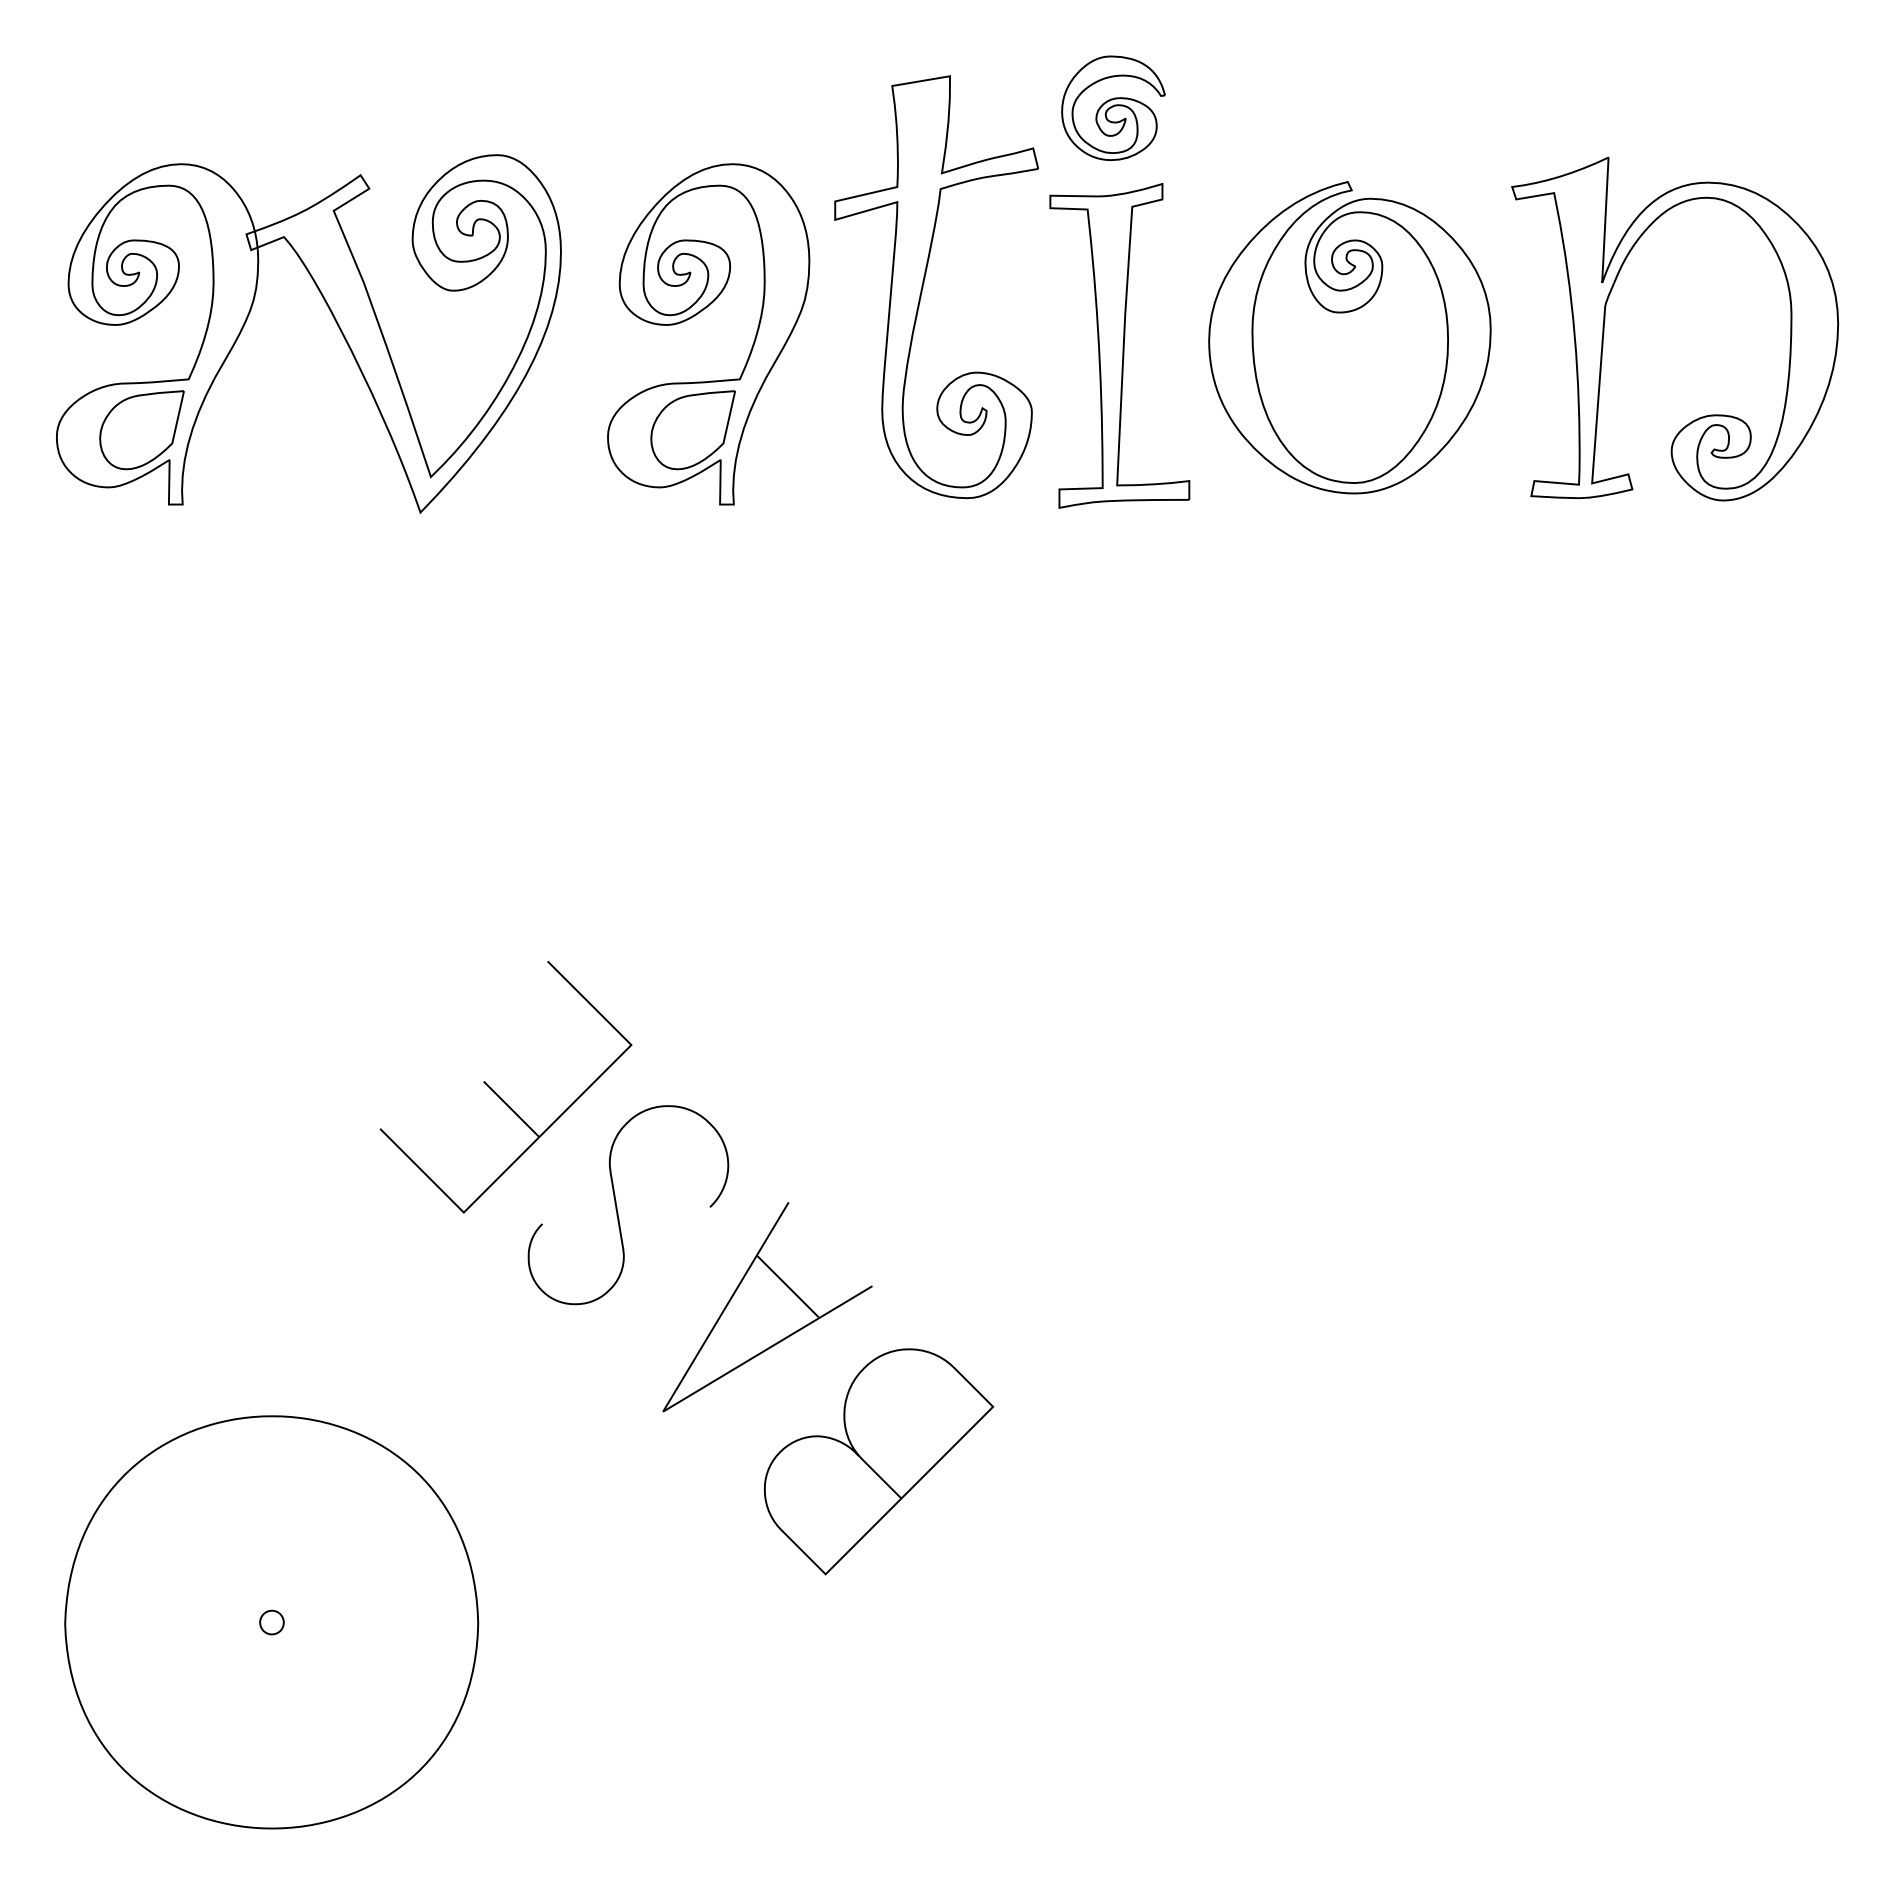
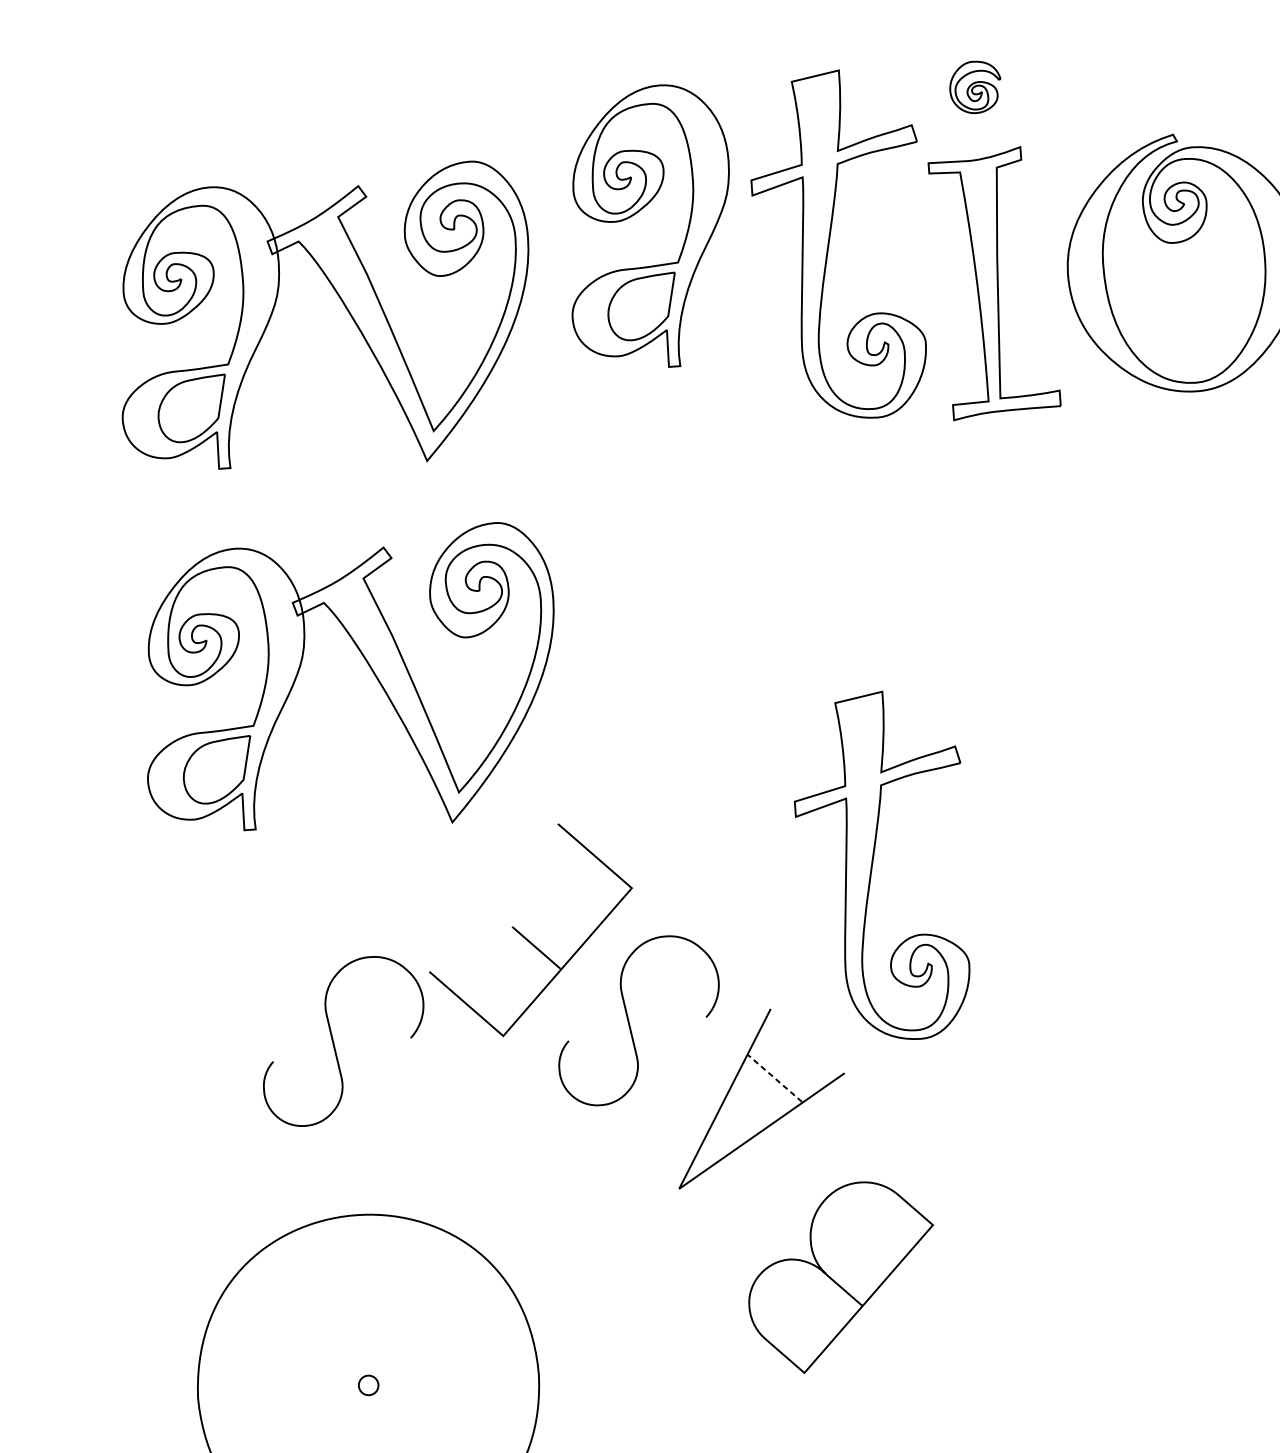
part: (1113, 107) -> (975, 86), size x0.6
part: (696, 315) -> (638, 212), moved
part: (334, 758) -> (370, 668), added
part: (924, 1036) -> (873, 864), added
curve: (259, 1206) -> (334, 1042), added
line: (787, 1286) -> (774, 1078), solid -> dashed
curve: (871, 1467) -> (836, 1282), moved

